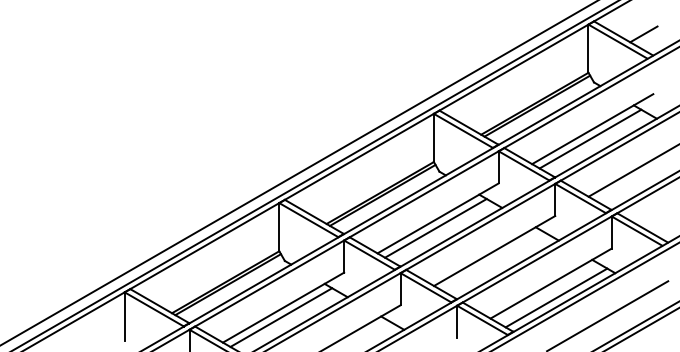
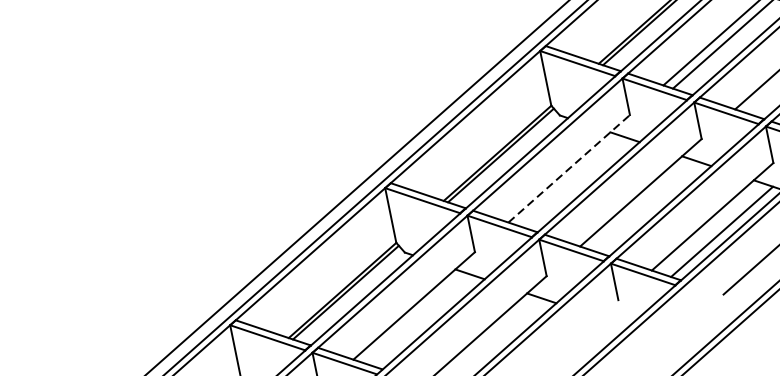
line: (438, 218) -> (569, 168), solid -> dashed
line: (435, 228) -> (568, 180), removed
line: (281, 317) -> (414, 317), removed

